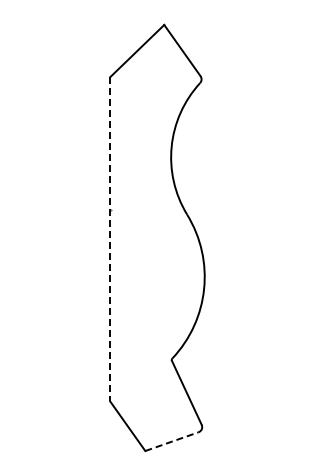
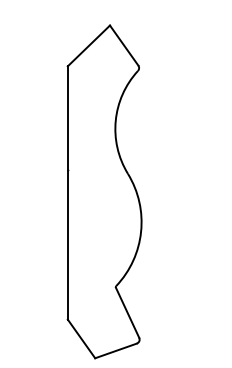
line: (110, 239) -> (68, 193), dashed -> solid
line: (172, 441) -> (116, 350), dashed -> solid

